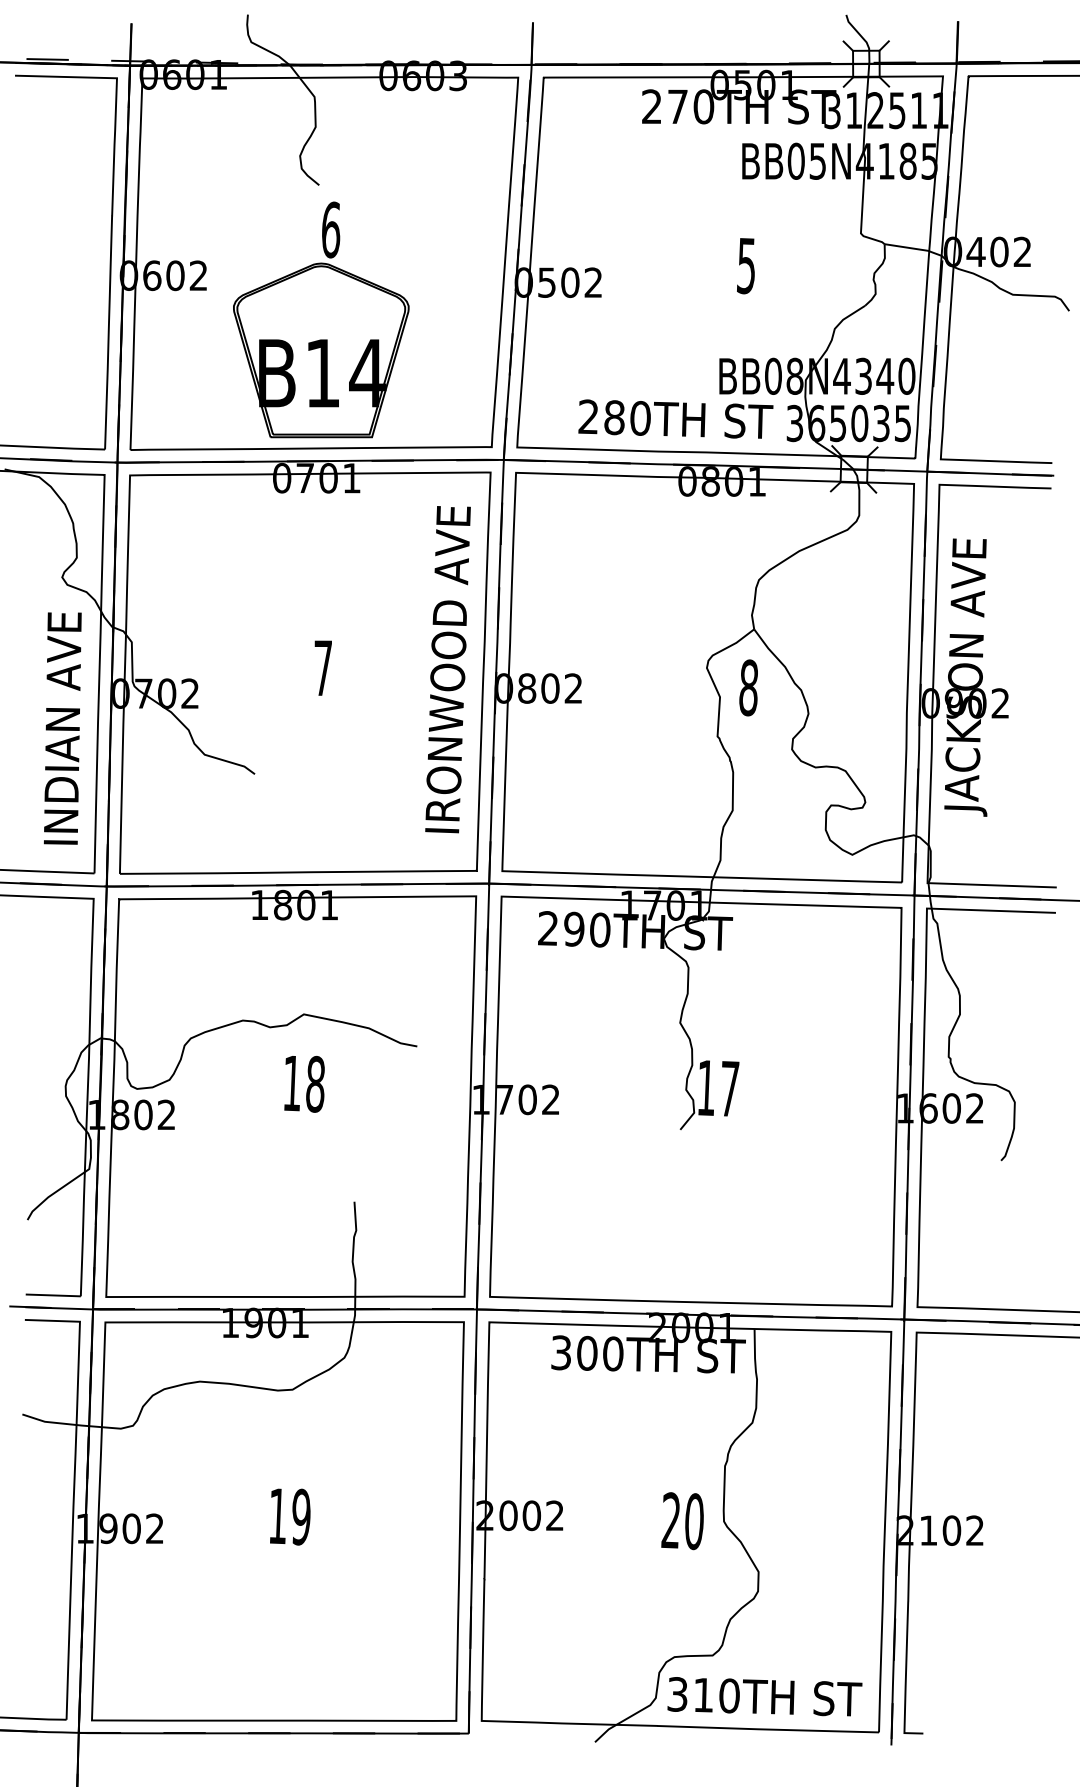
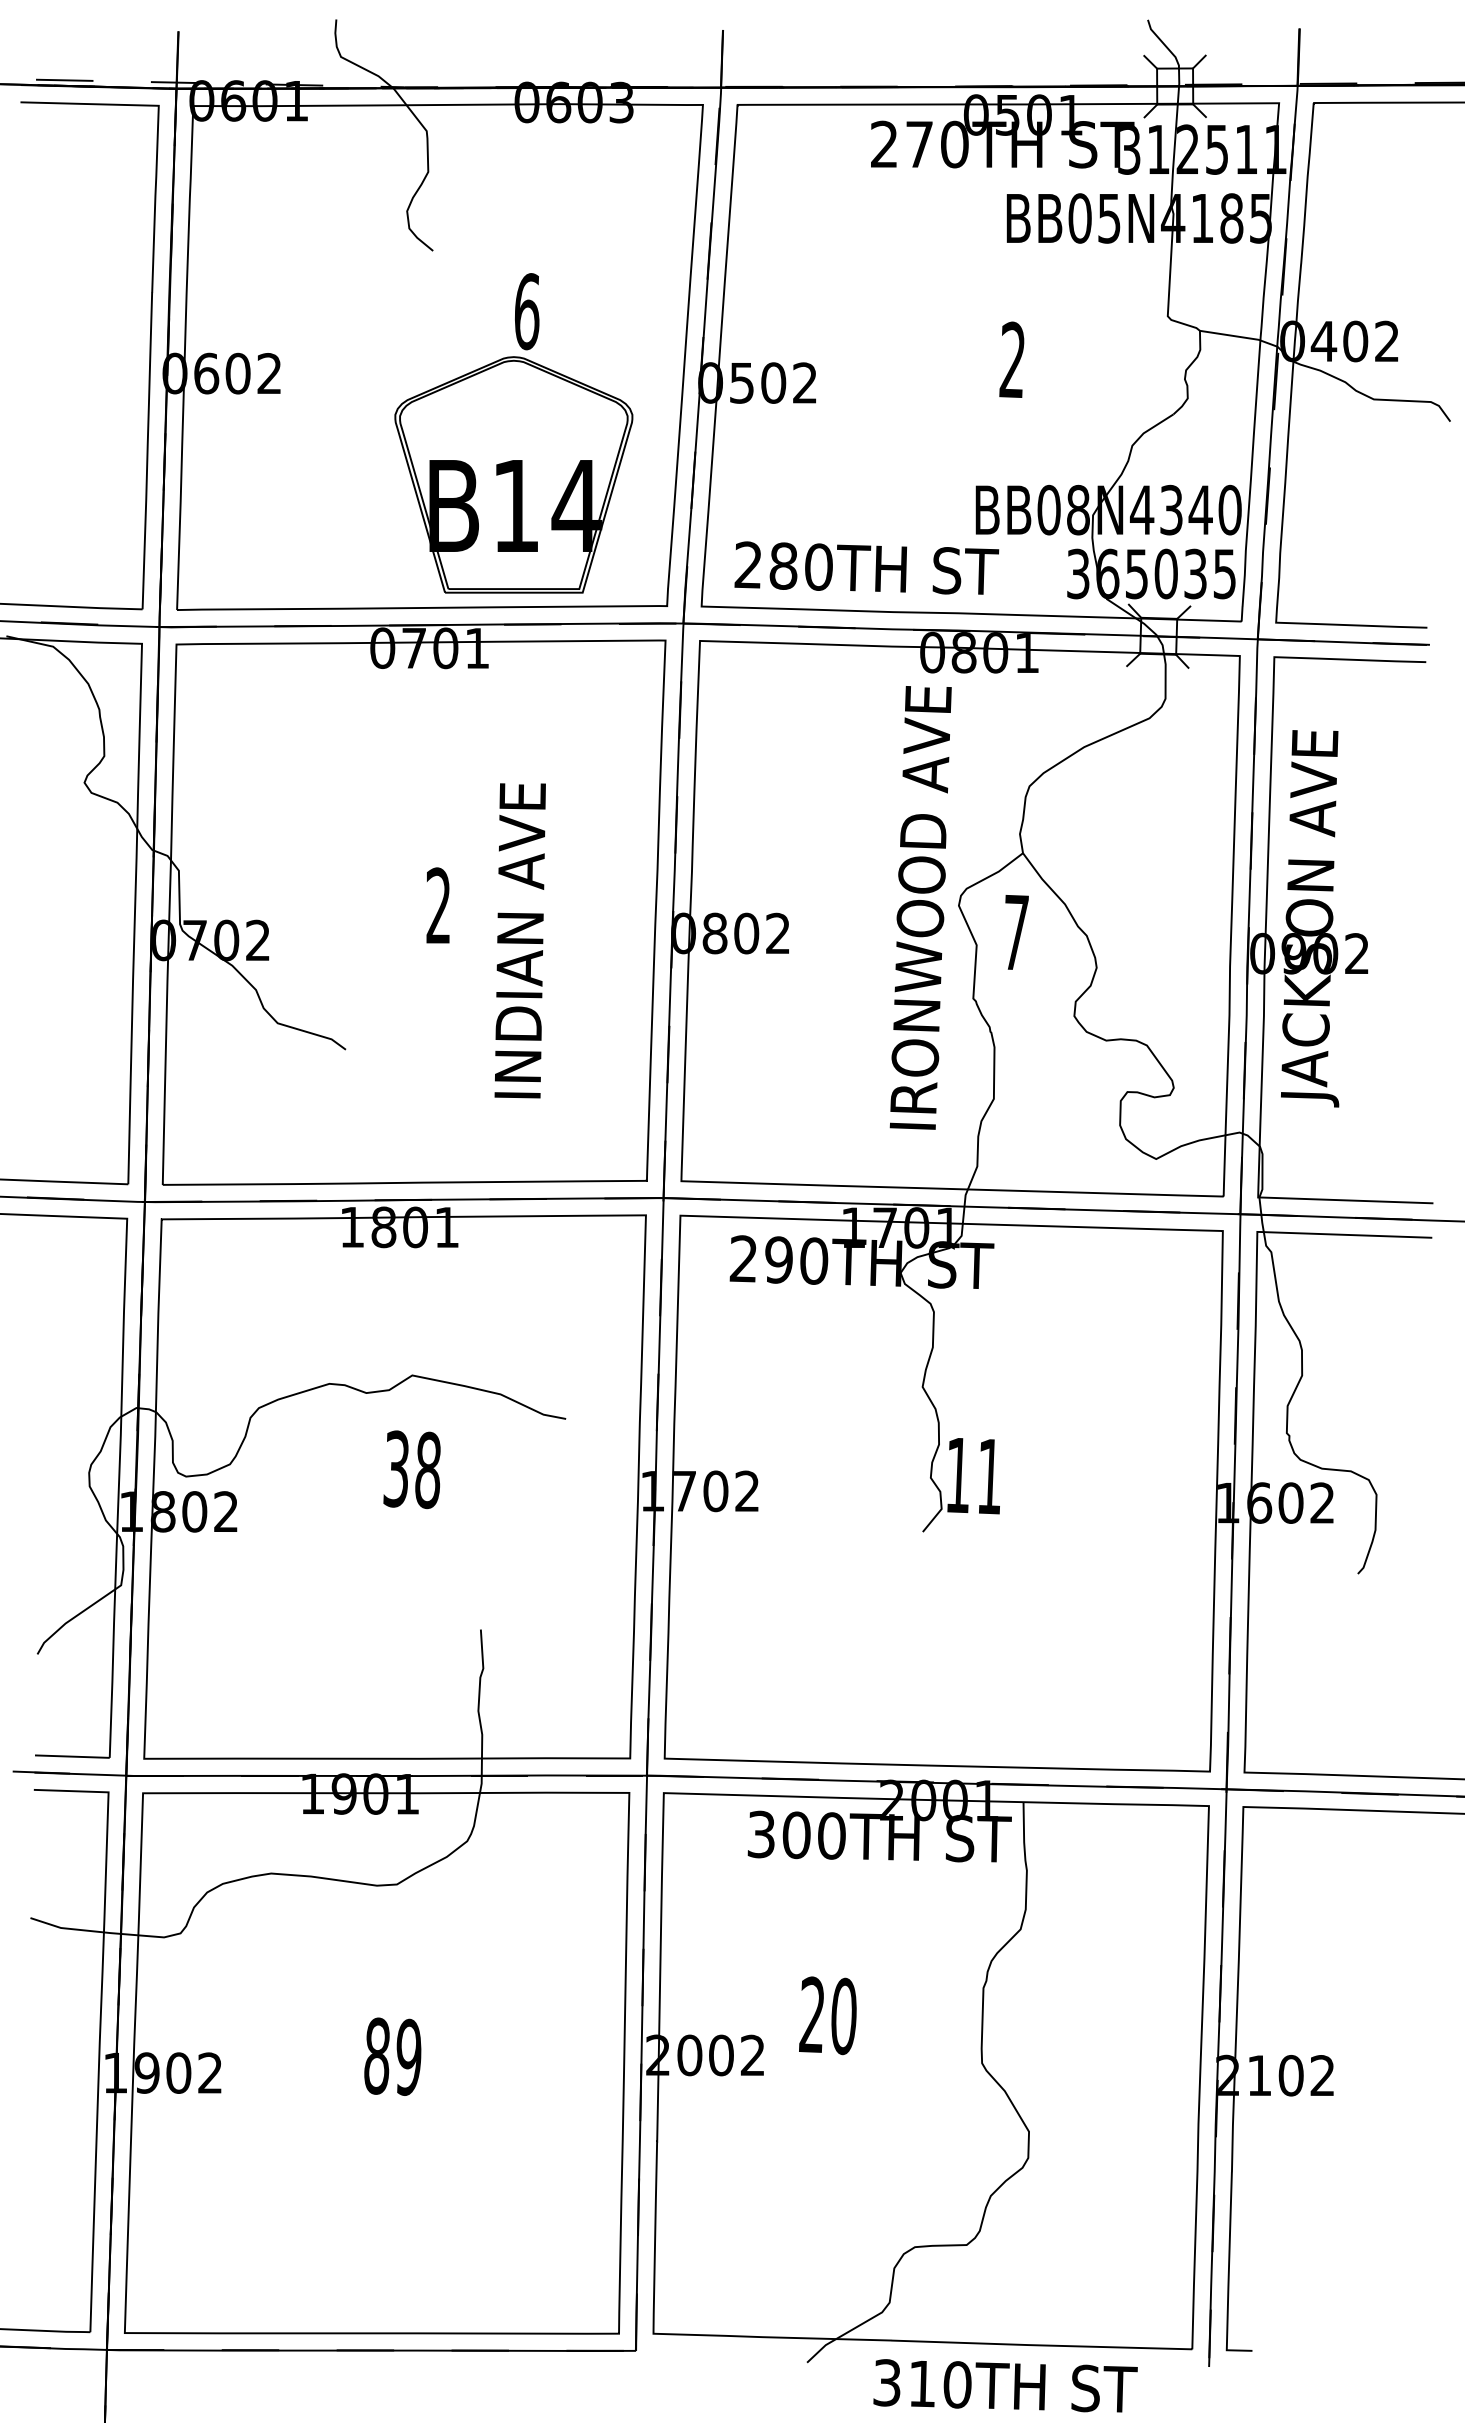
text: (745, 265) -> (1011, 359), 5 -> 2
part: (321, 319) -> (513, 433), moved
text: (675, 418) -> (866, 567), moved
text: (323, 667) -> (438, 905), 7 -> 2
text: (447, 669) -> (920, 907), moved
text: (748, 687) -> (1015, 932), 8 -> 7
text: (62, 728) -> (519, 940), moved
text: (291, 1082) -> (395, 1468), 18 -> 38
text: (730, 1088) -> (990, 1476), 17 -> 11
text: (277, 1515) -> (376, 2055), 19 -> 89
text: (682, 1520) -> (827, 2015), moved
text: (764, 1696) -> (1005, 2385), moved

